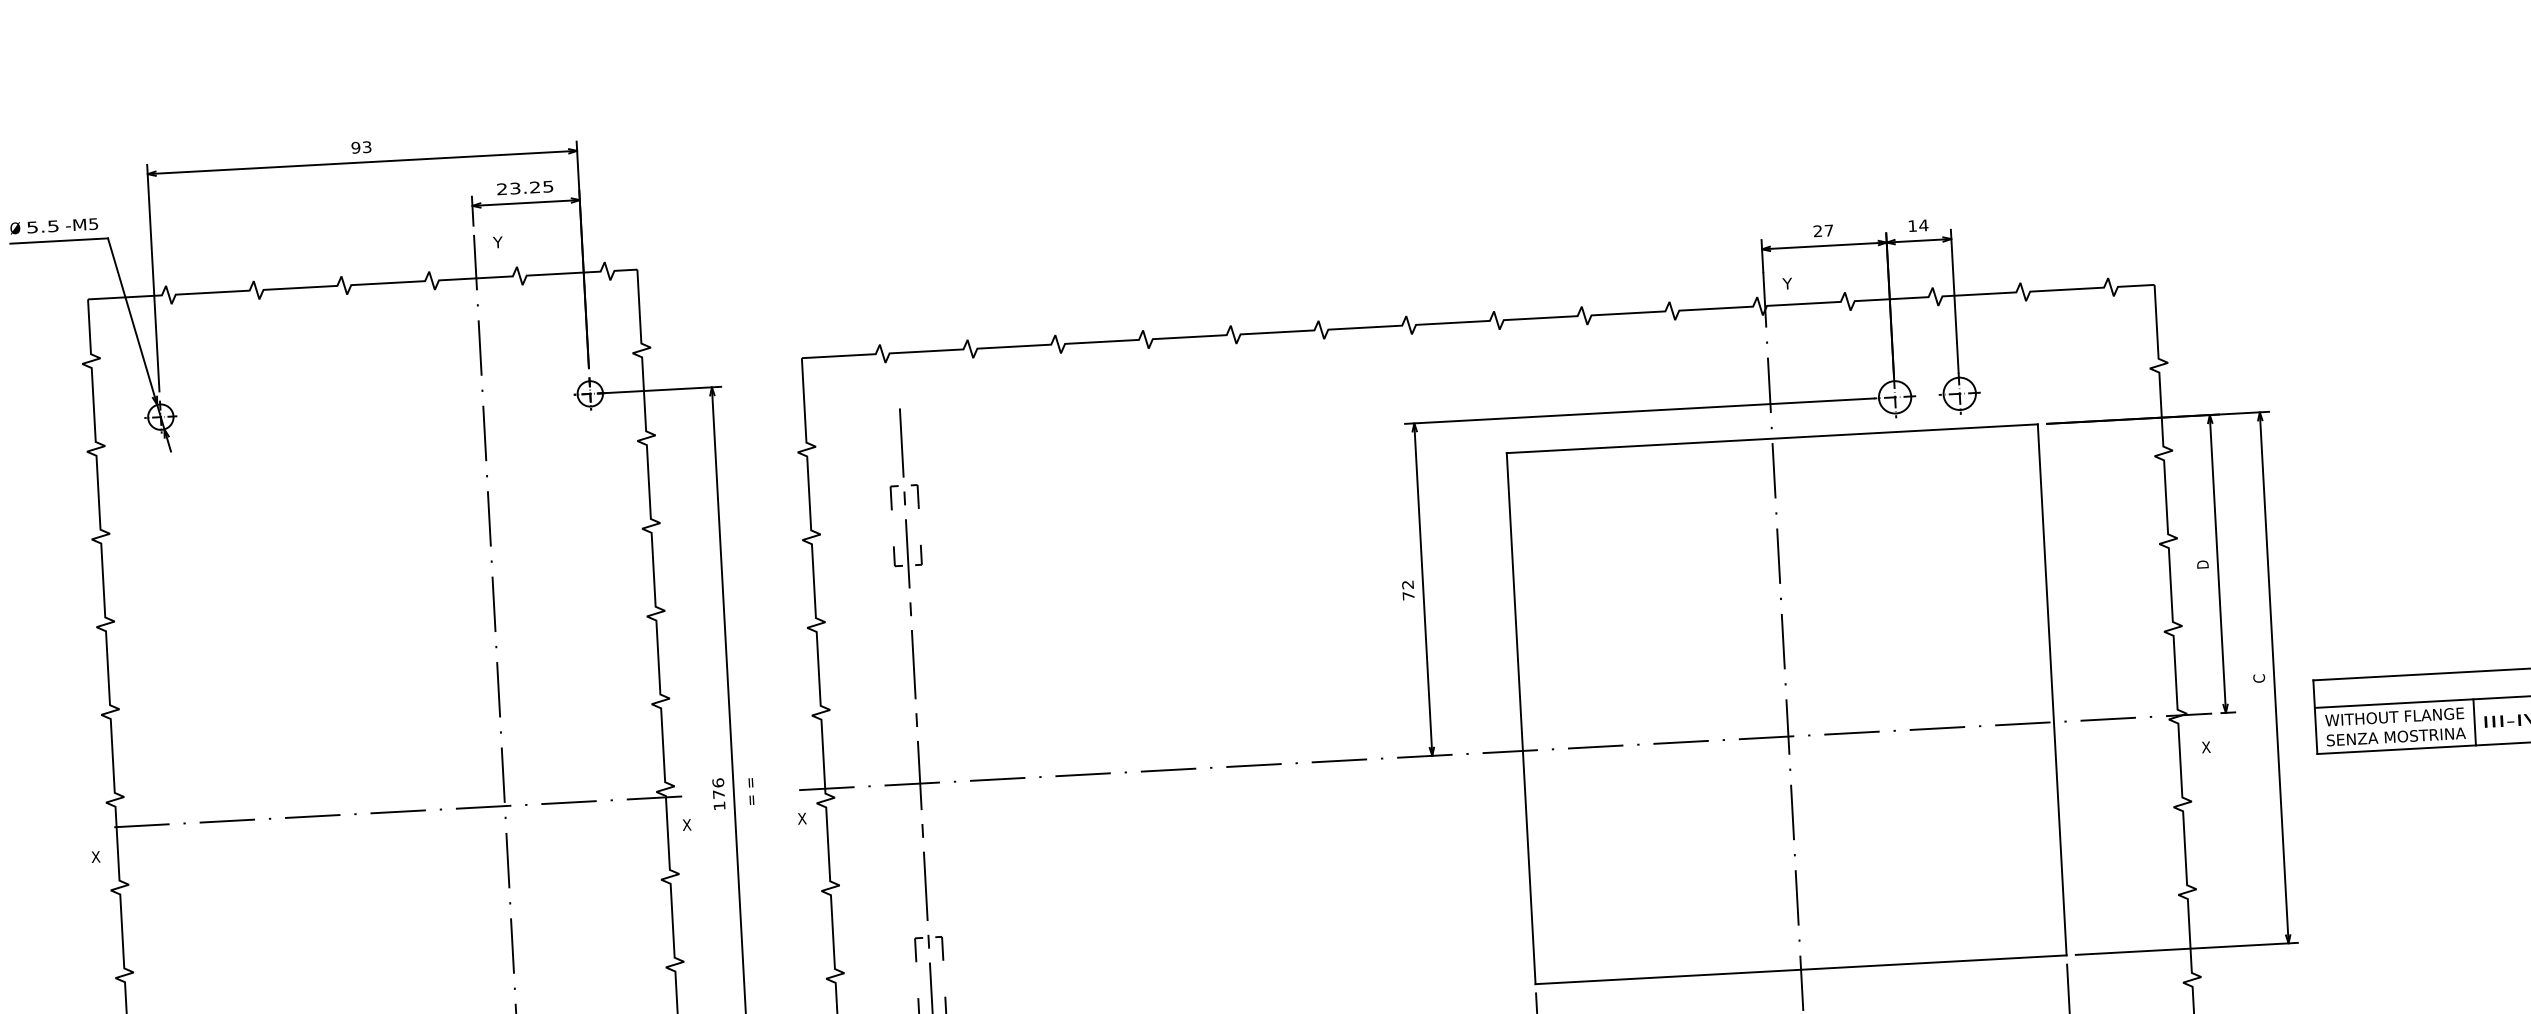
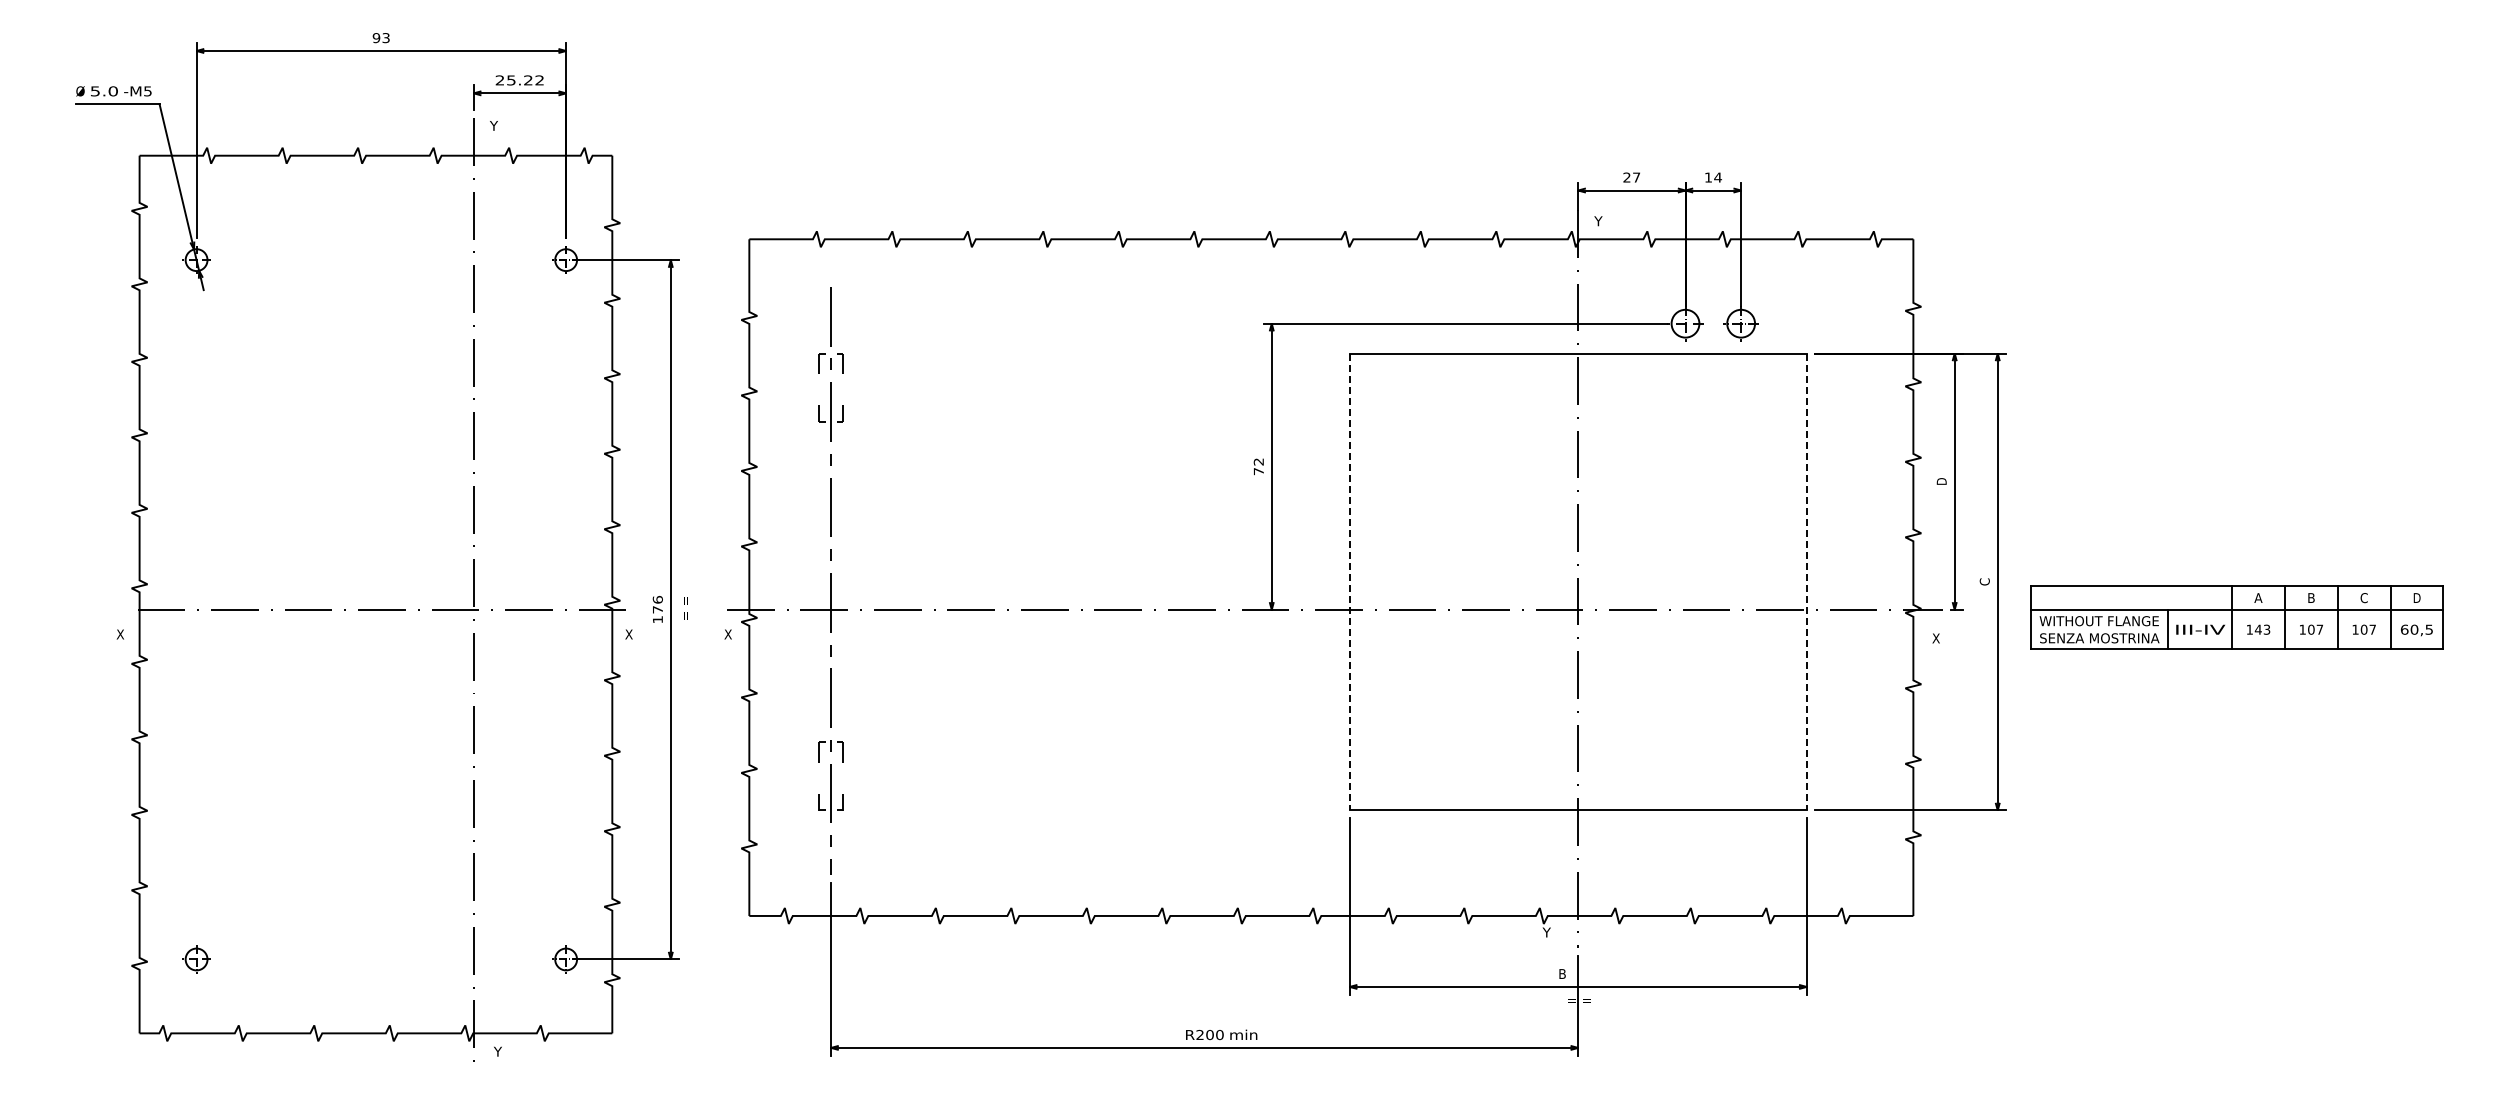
text: (531, 187) -> (525, 80), 23.25 -> 25.22
text: (52, 226) -> (112, 91), 5.5 -> 5.0
line: (2052, 690) -> (1806, 582), solid -> dashed
line: (1520, 719) -> (1349, 582), solid -> dashed

